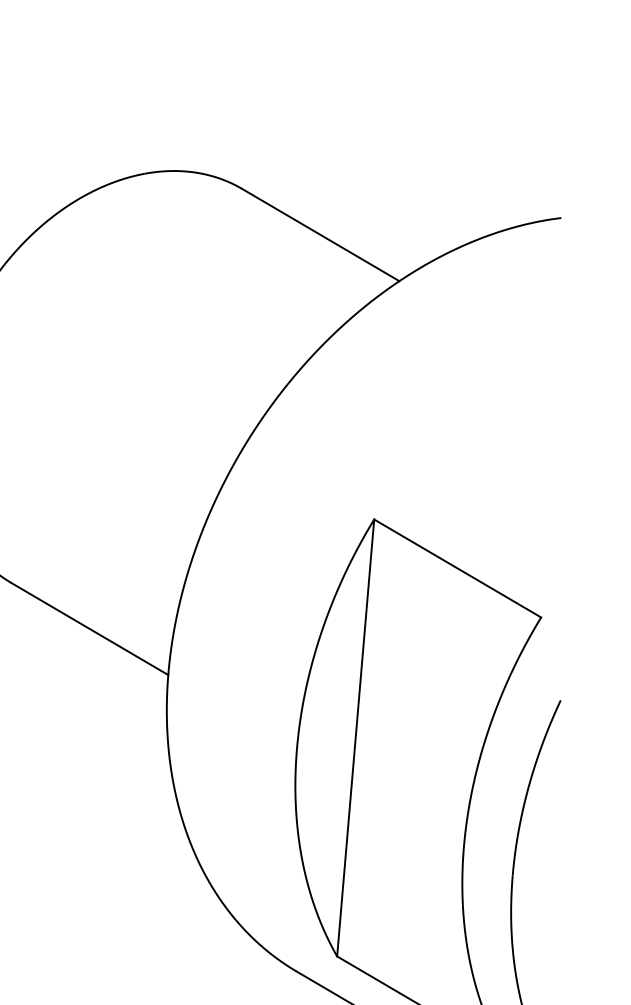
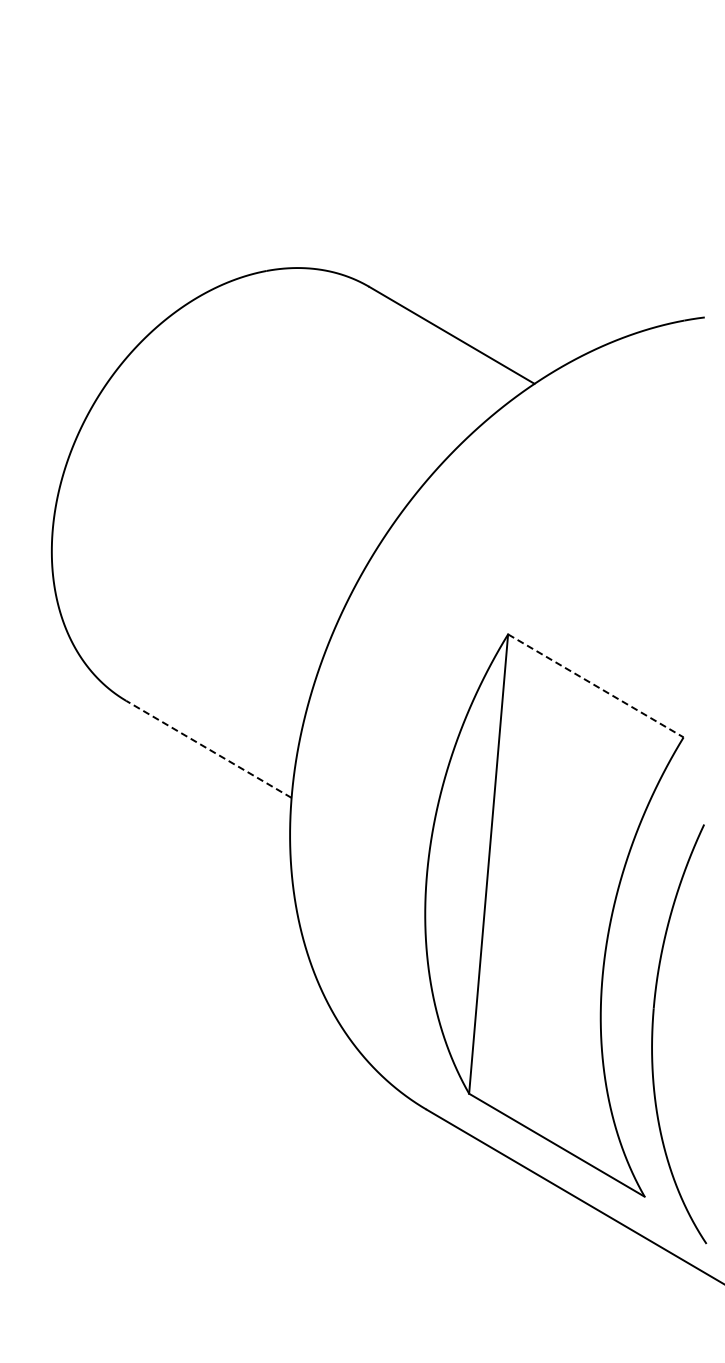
line: (457, 568) -> (595, 685), solid -> dashed
line: (89, 628) -> (208, 749), solid -> dashed

